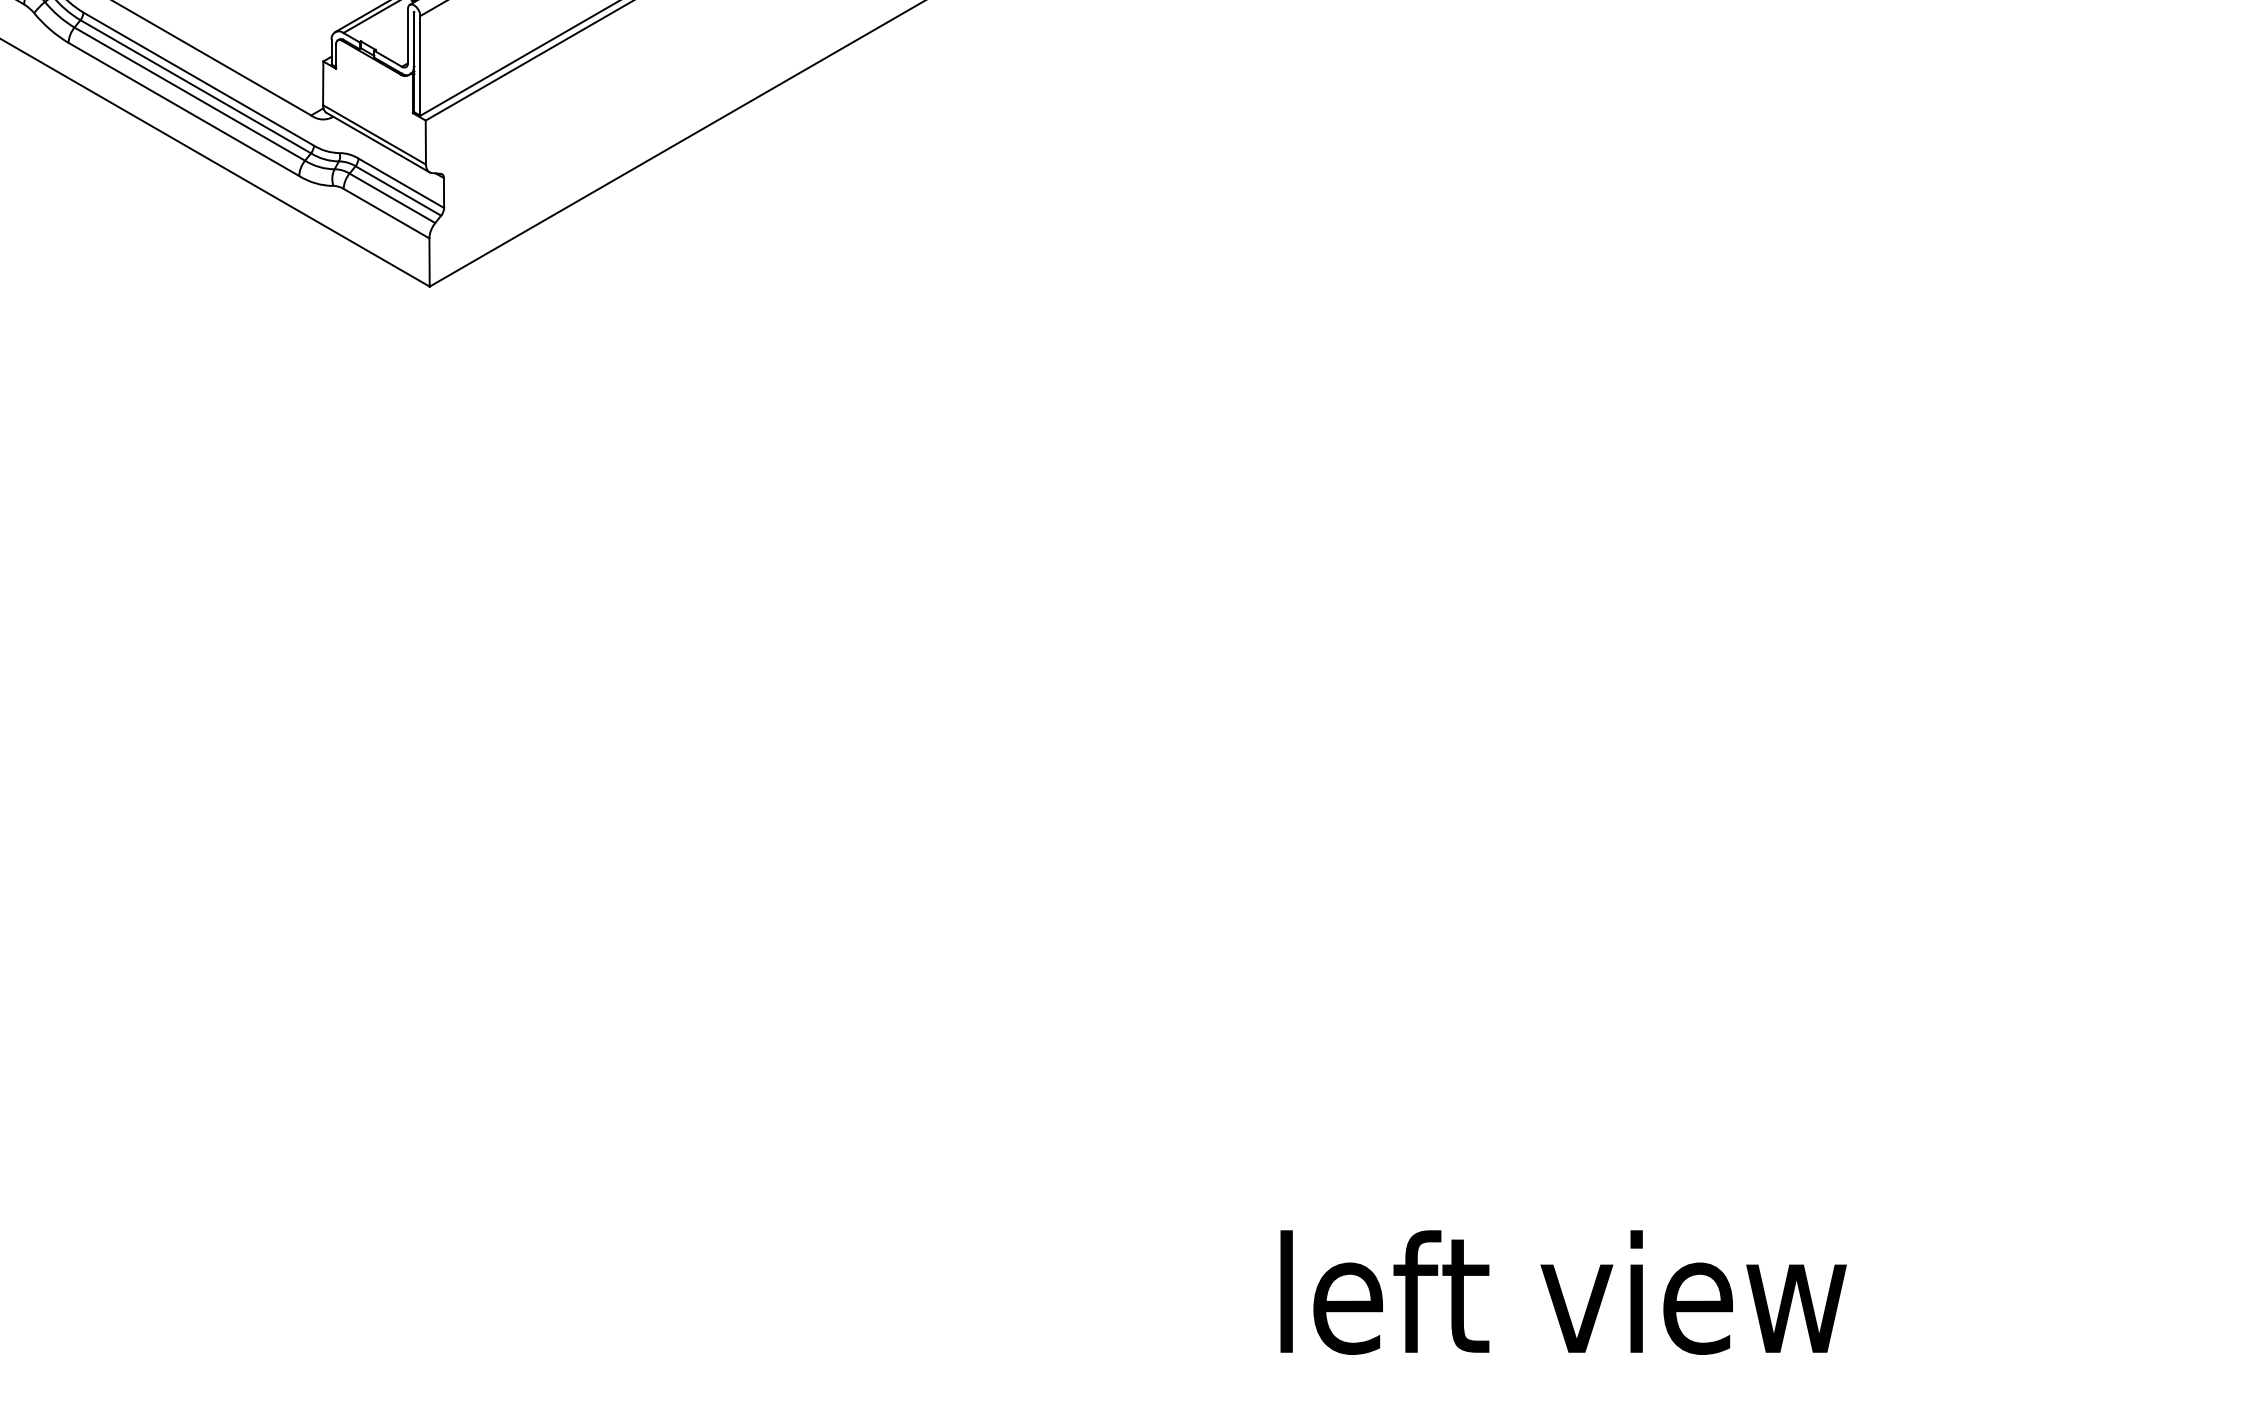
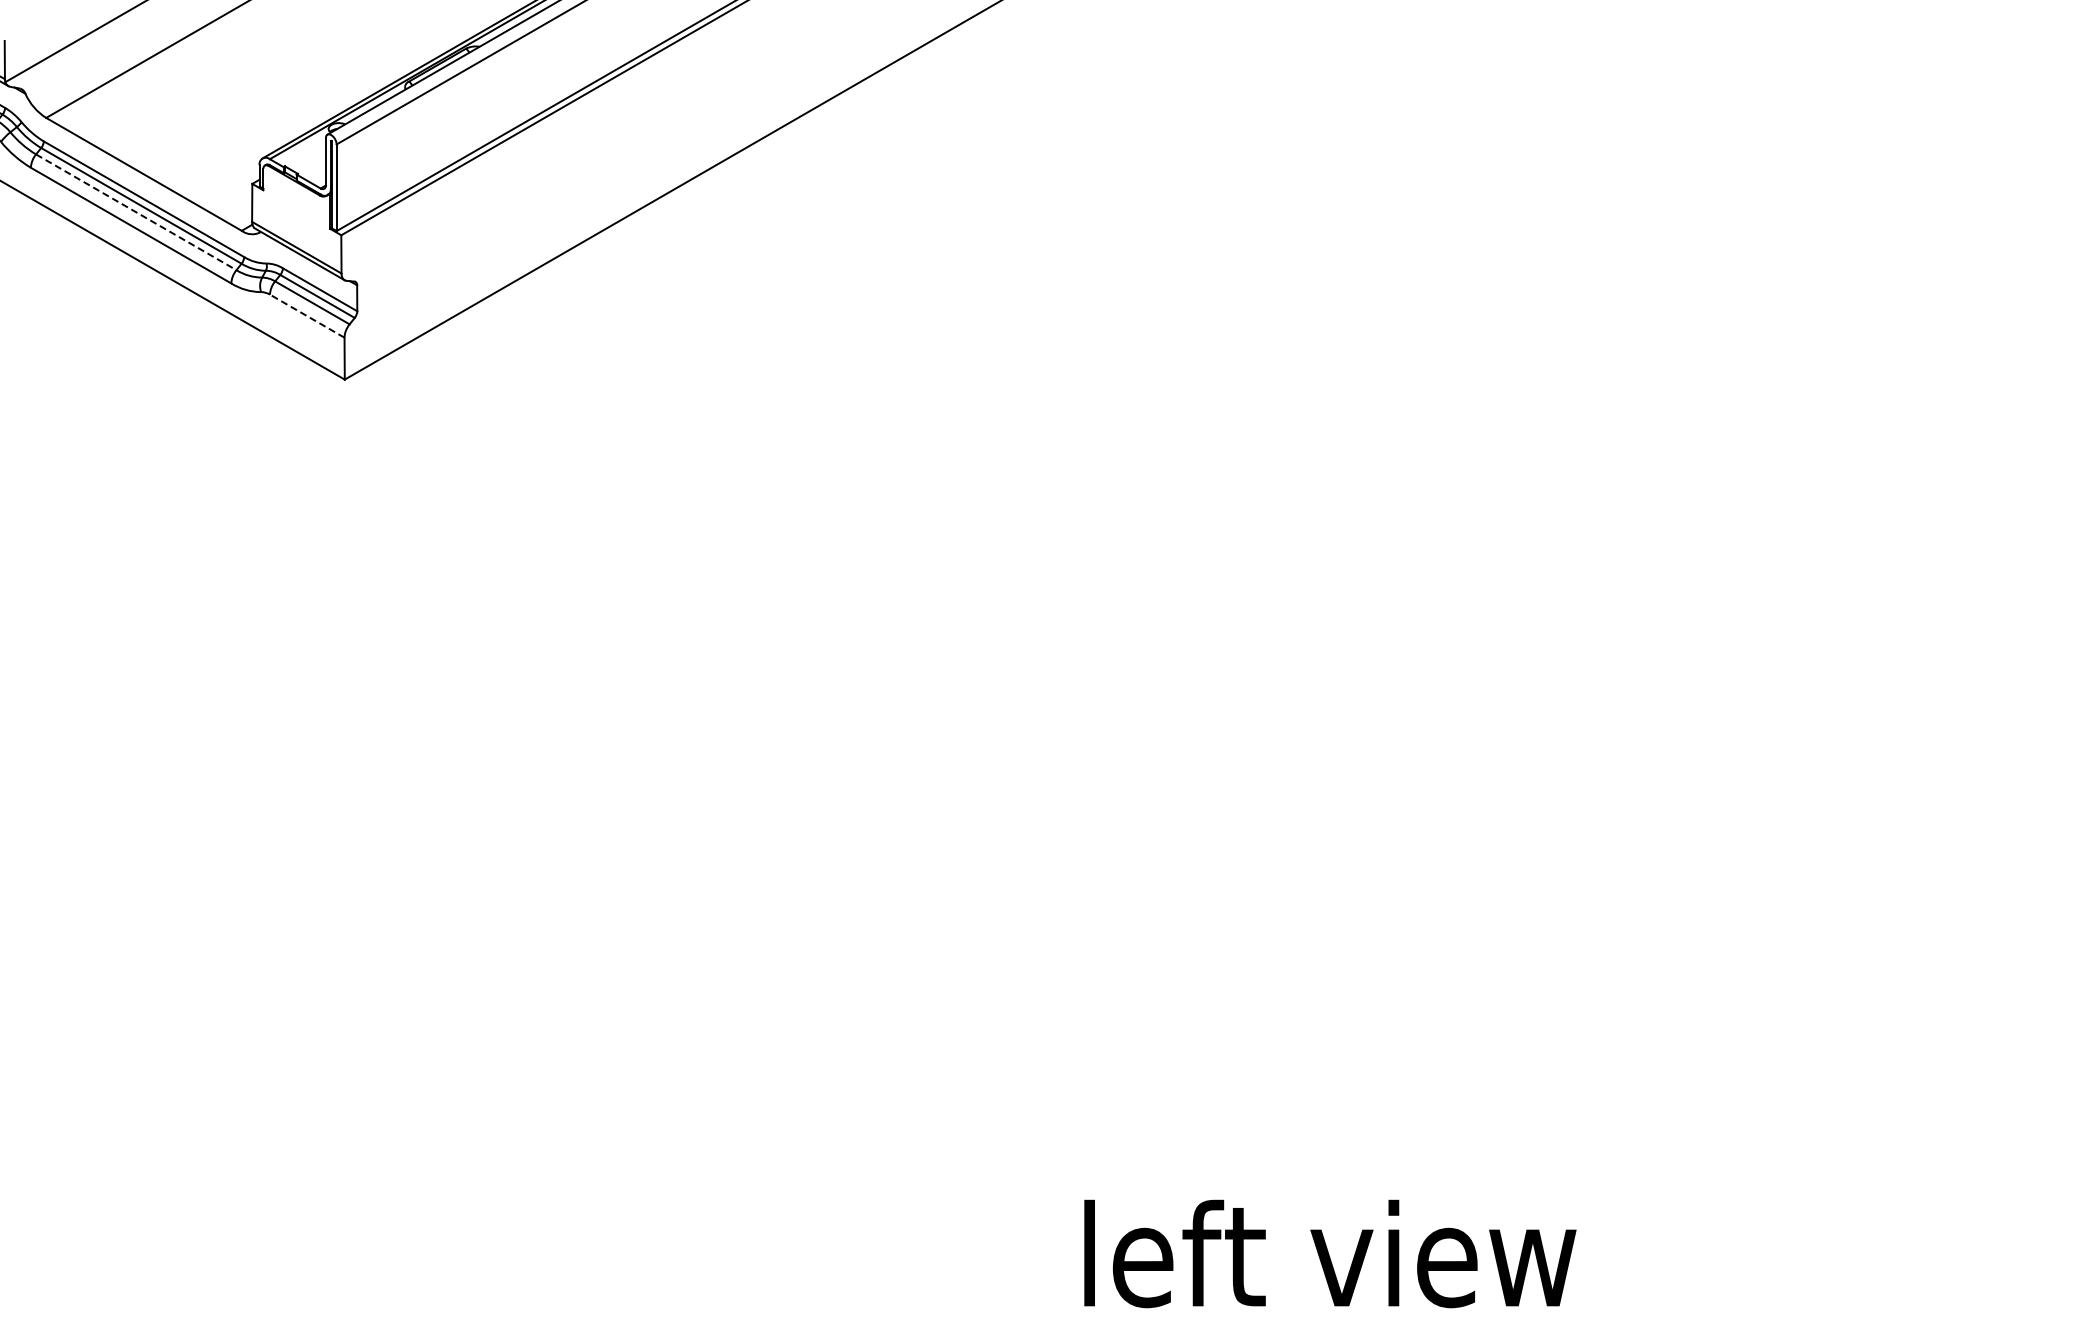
line: (190, 94) -> (136, 212), solid -> dashed
line: (385, 212) -> (306, 315), solid -> dashed

